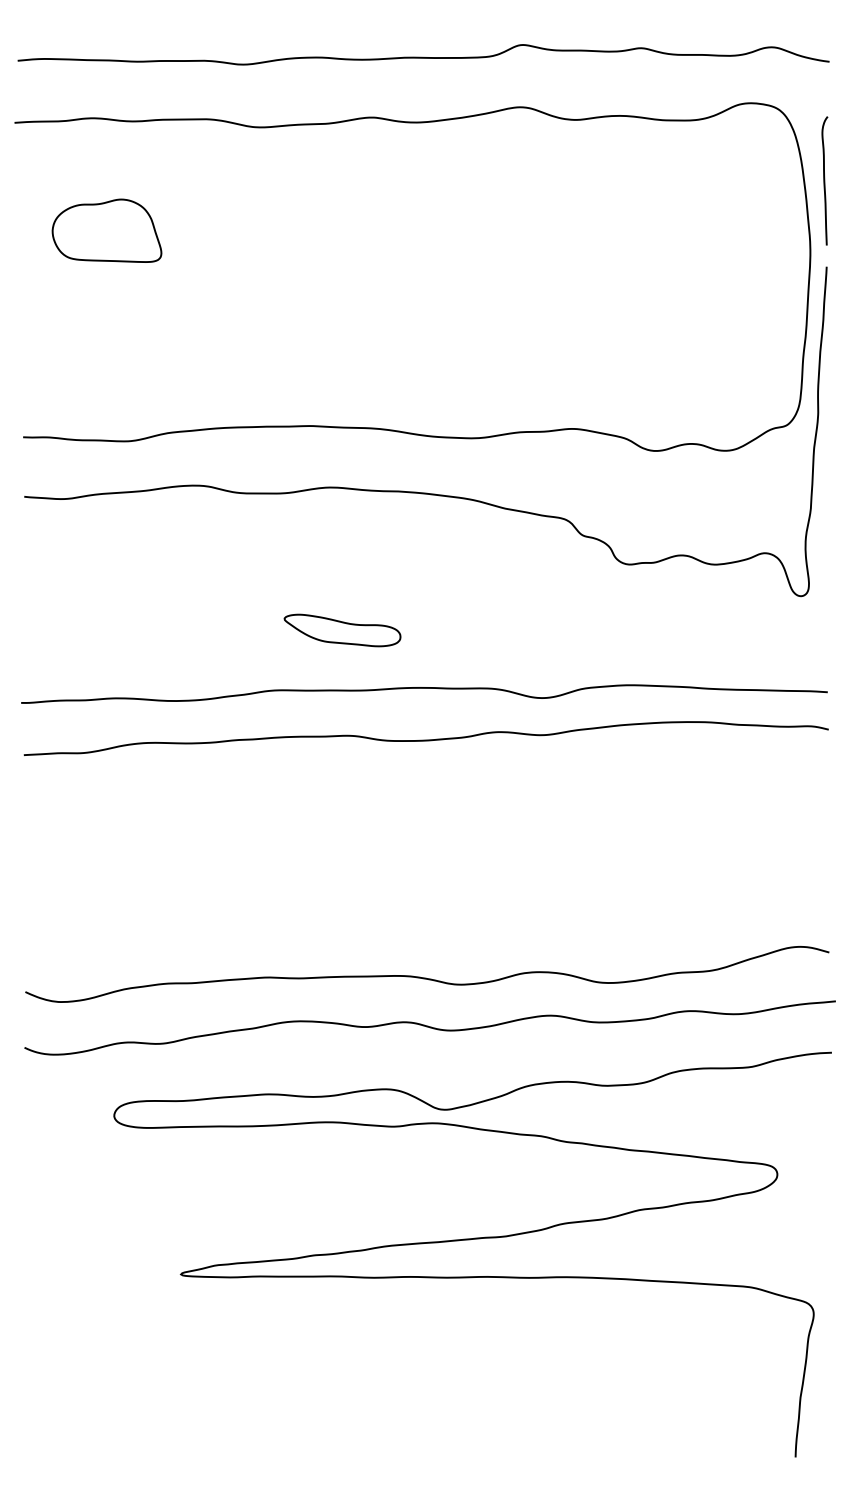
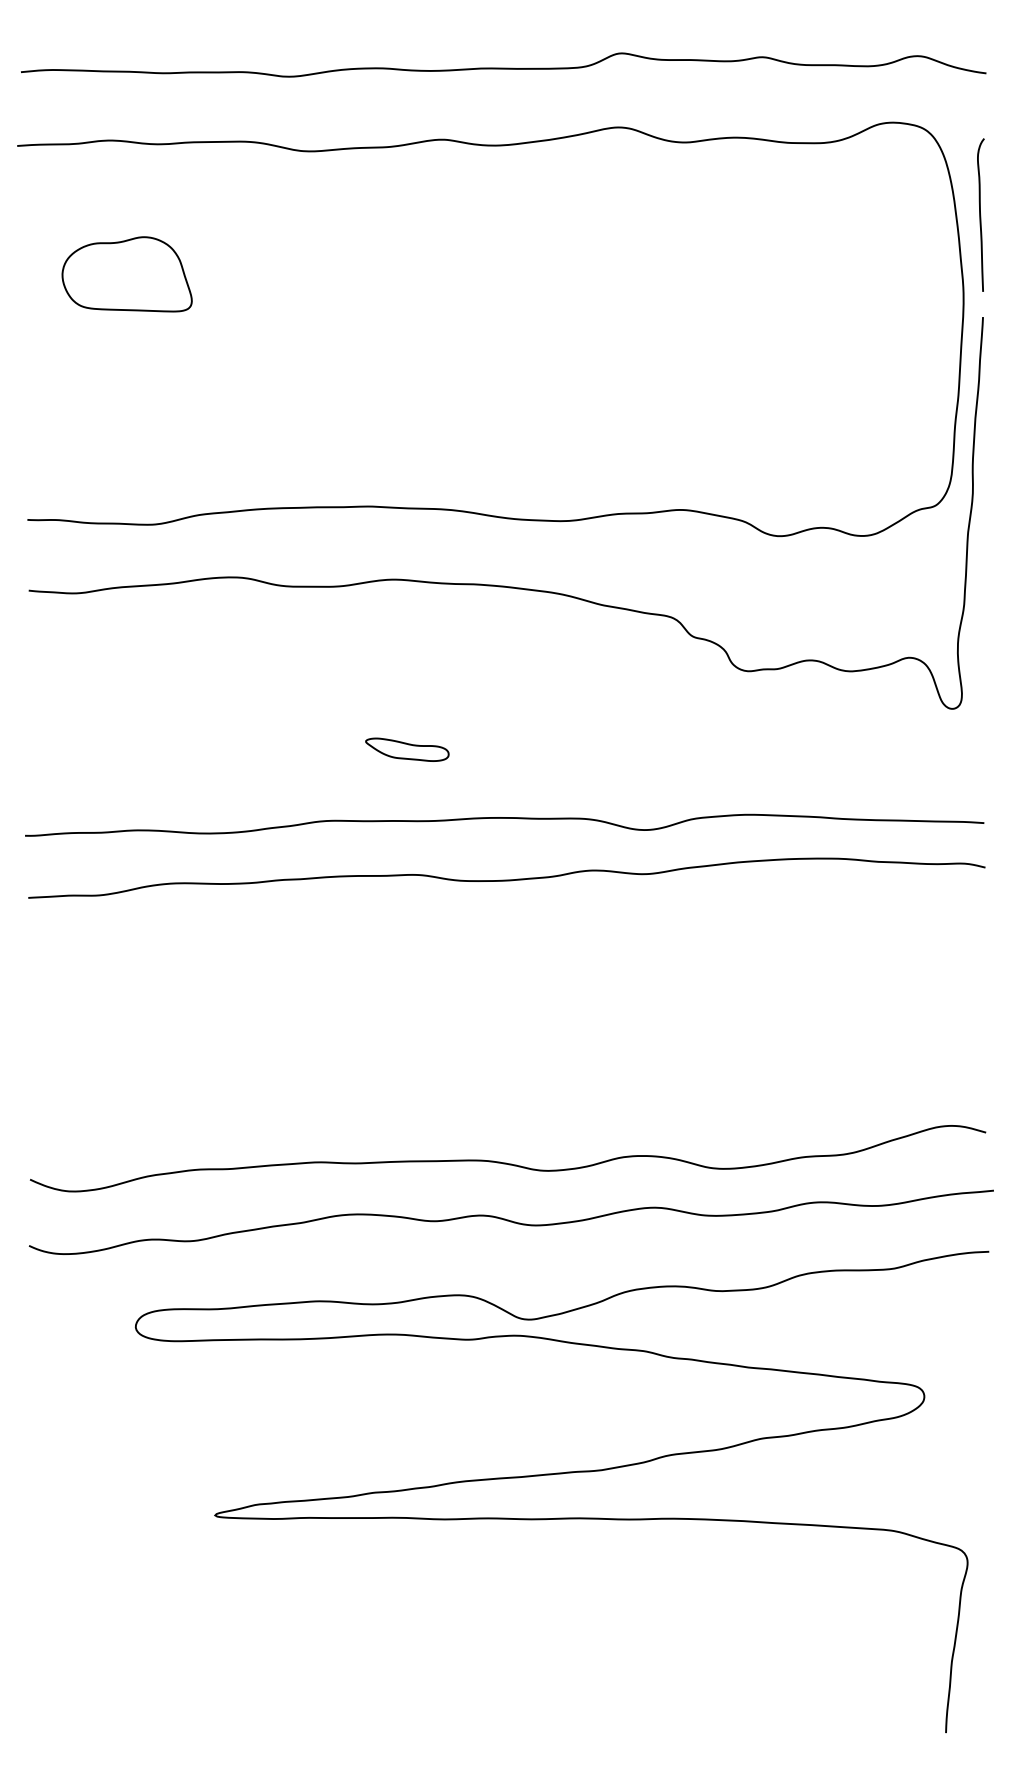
part: (342, 630) -> (407, 749), size x0.6

